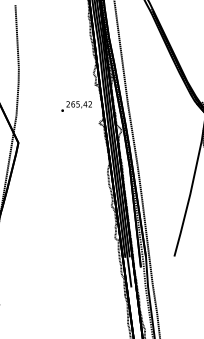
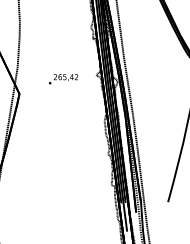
text: (76, 106) -> (63, 79), moved

